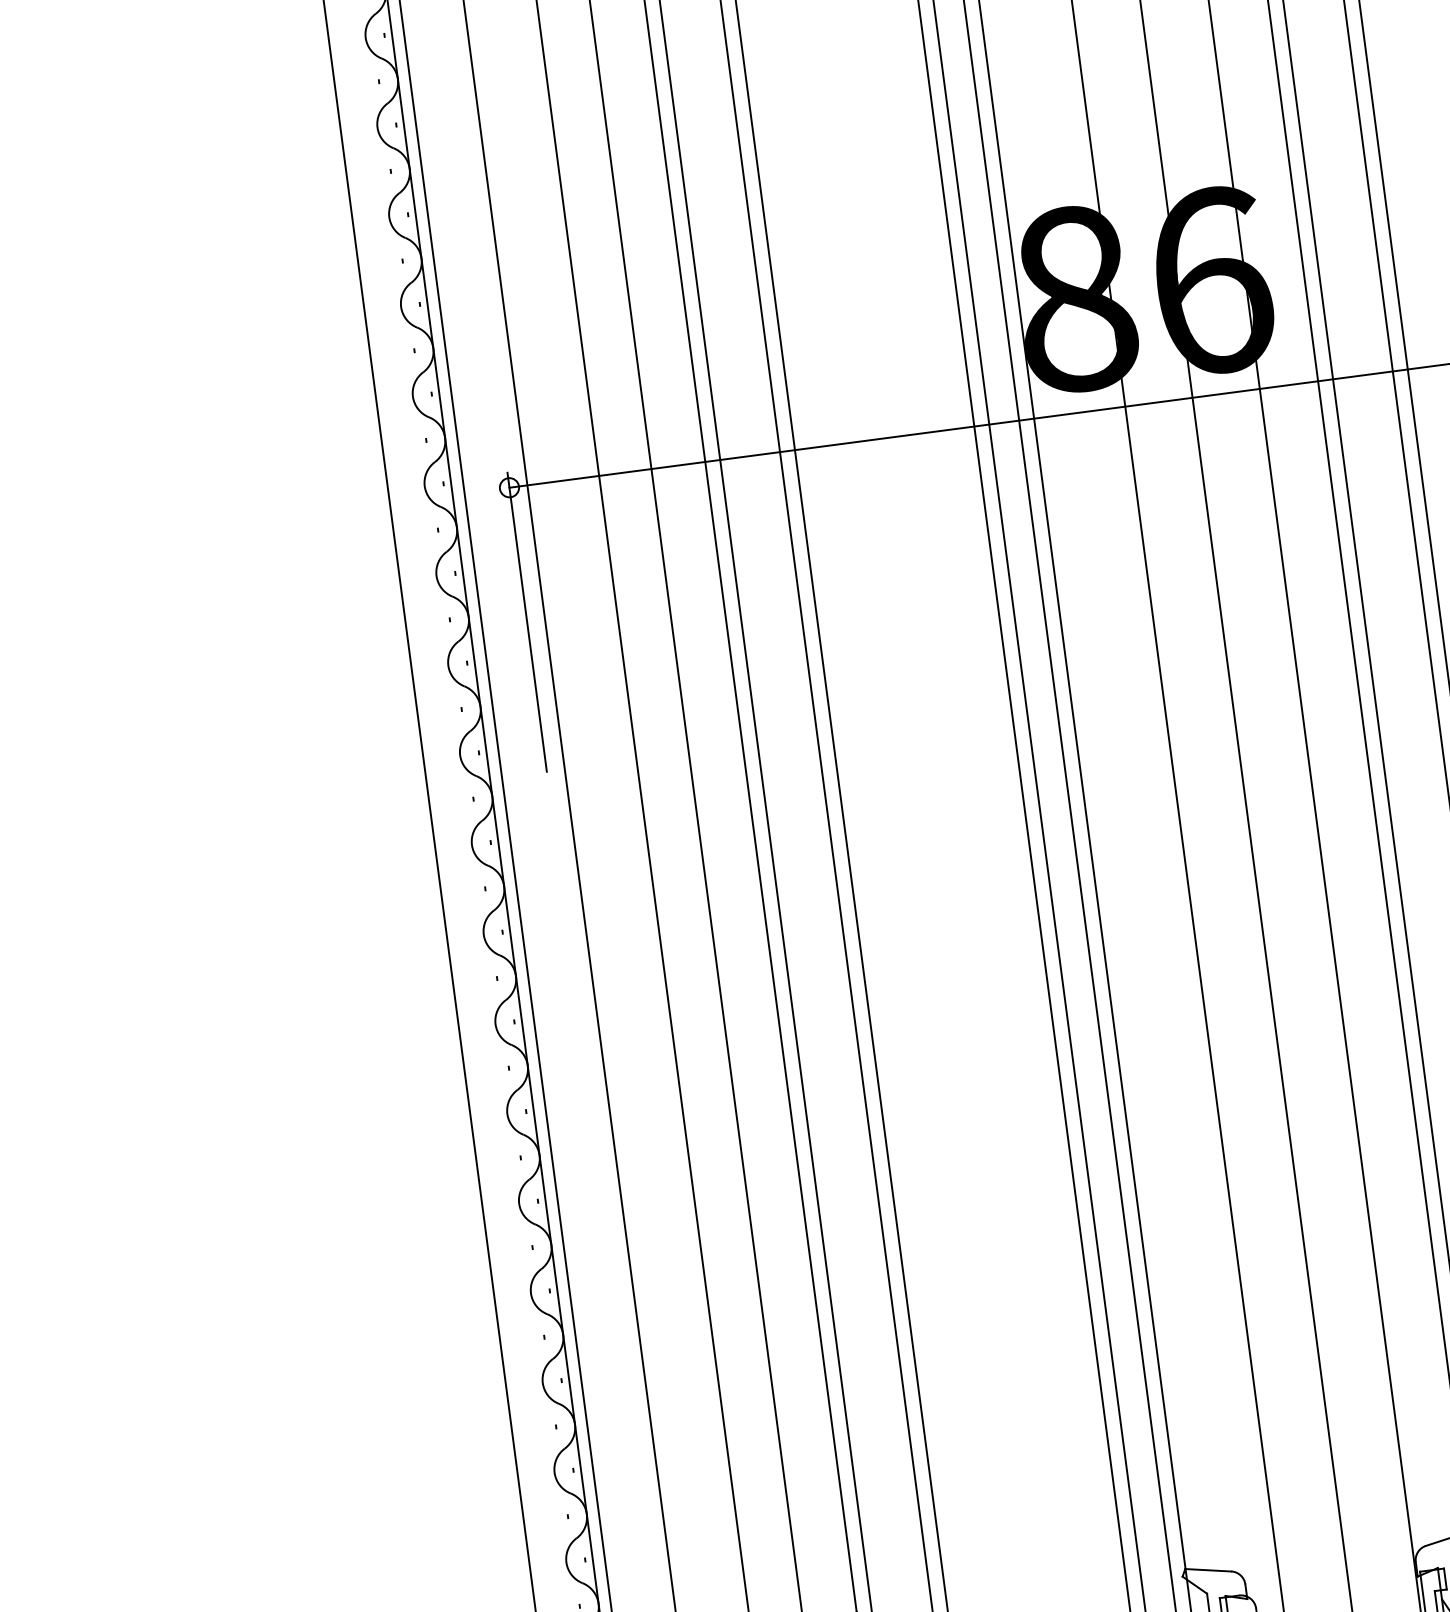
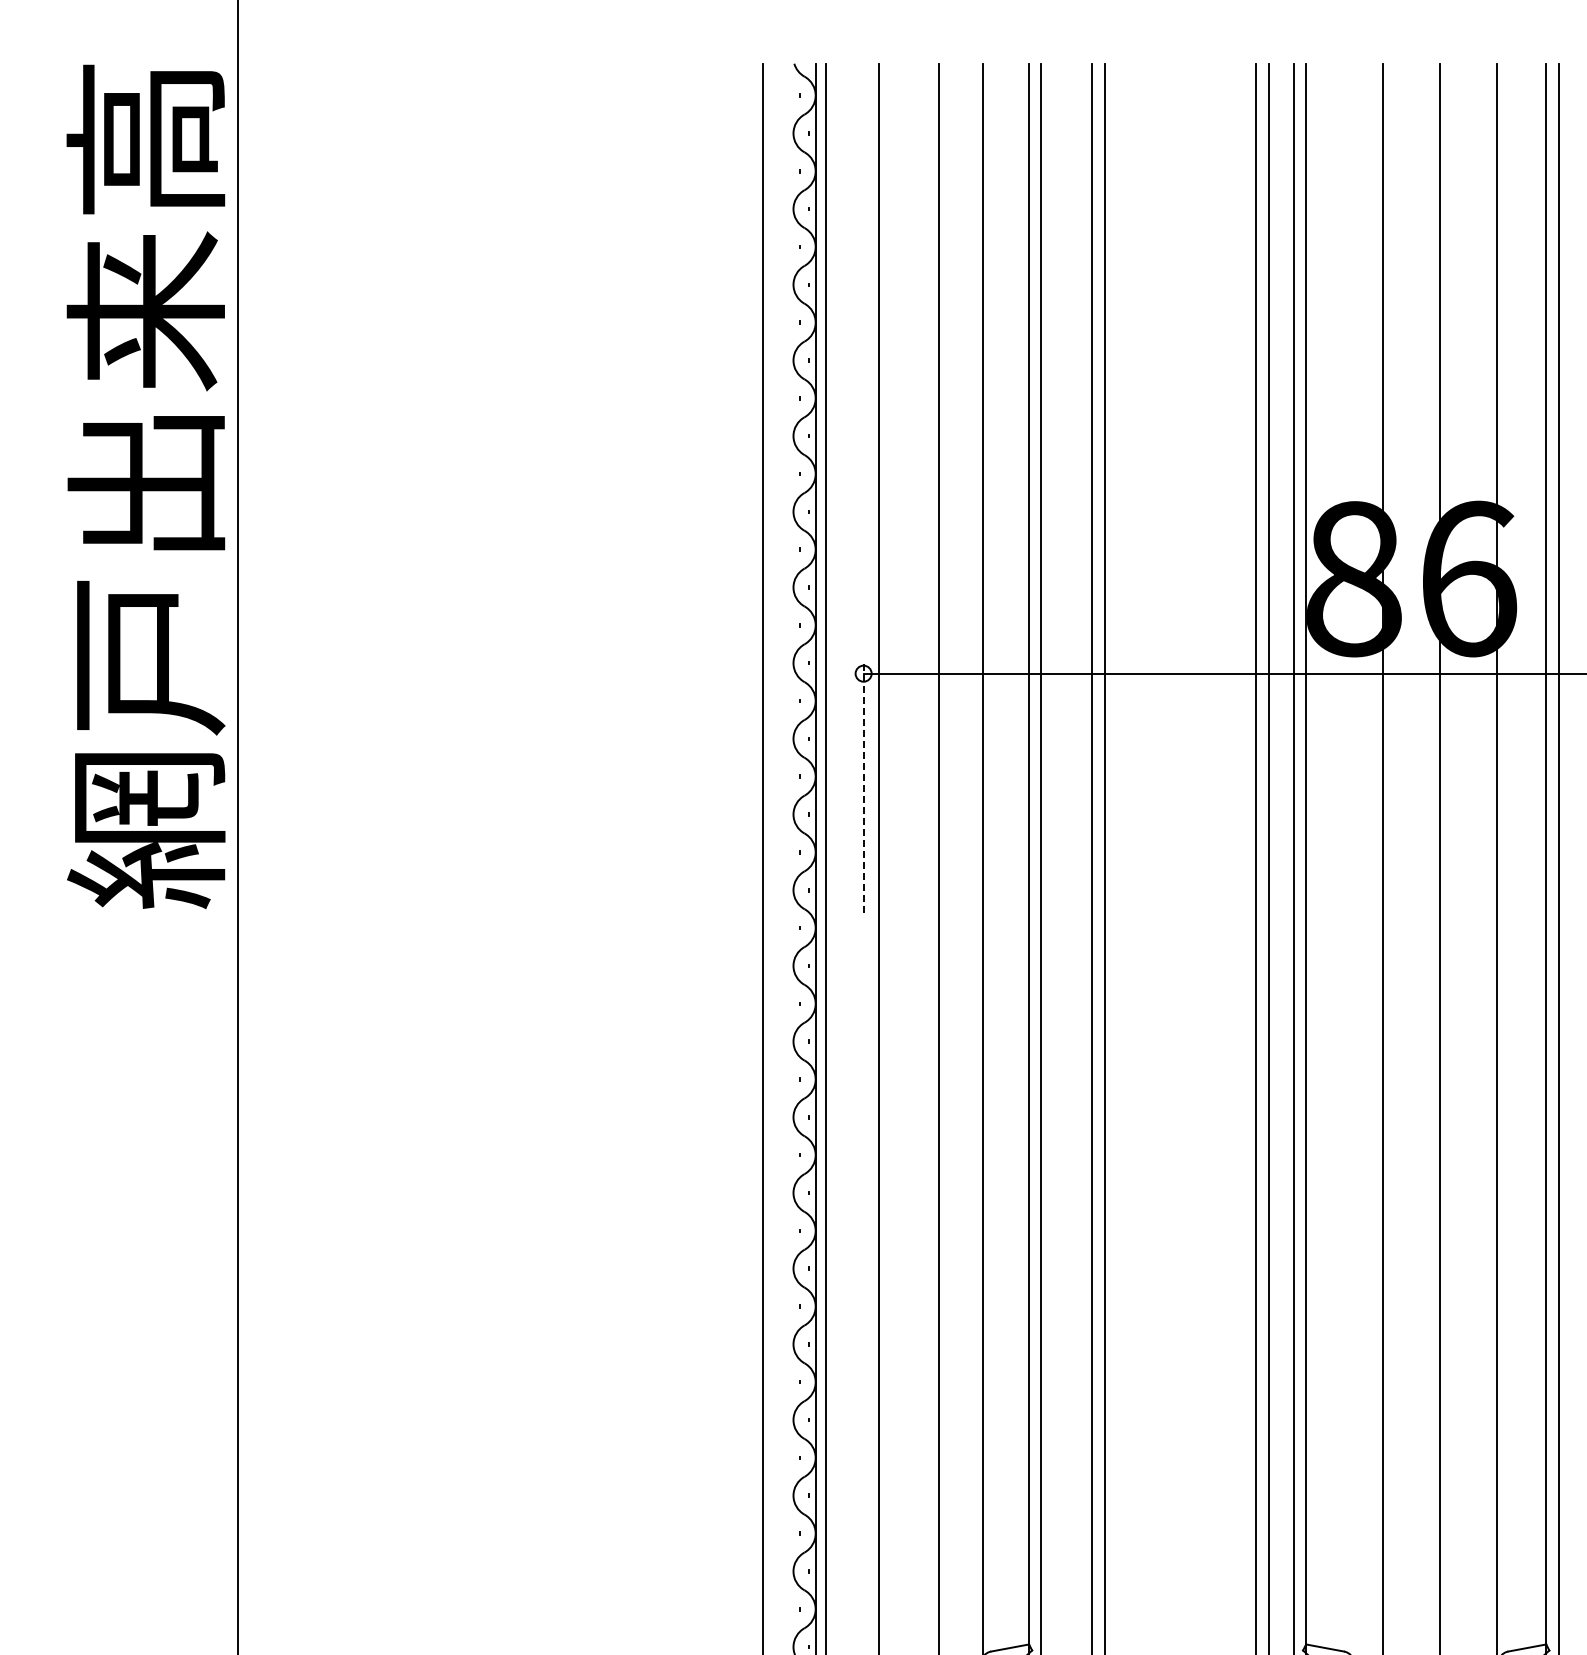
line: (526, 621) -> (863, 786), solid -> dashed

